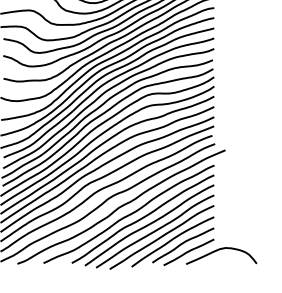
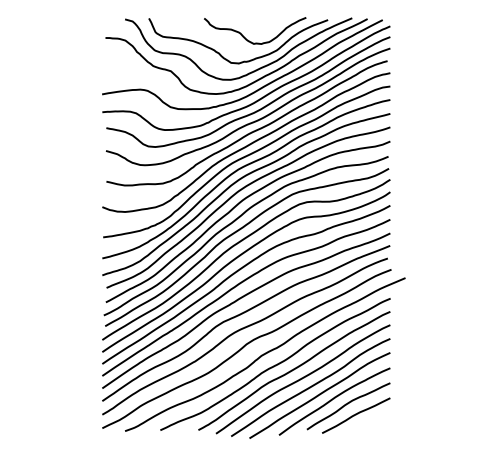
curve: (220, 250) -> (398, 412), removed

